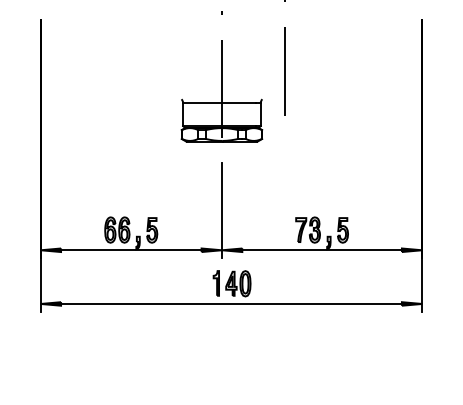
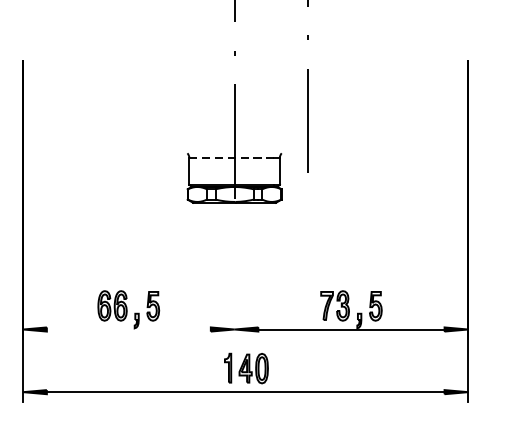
line: (220, 103) -> (232, 158), solid -> dashed
line: (221, 210) -> (234, 283), removed
line: (131, 250) -> (129, 329), removed

